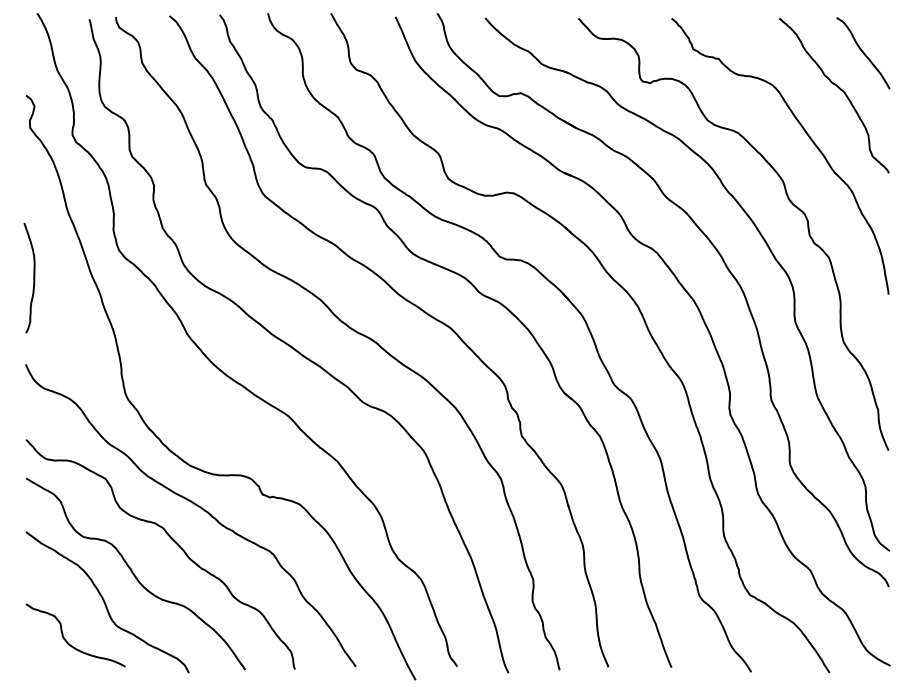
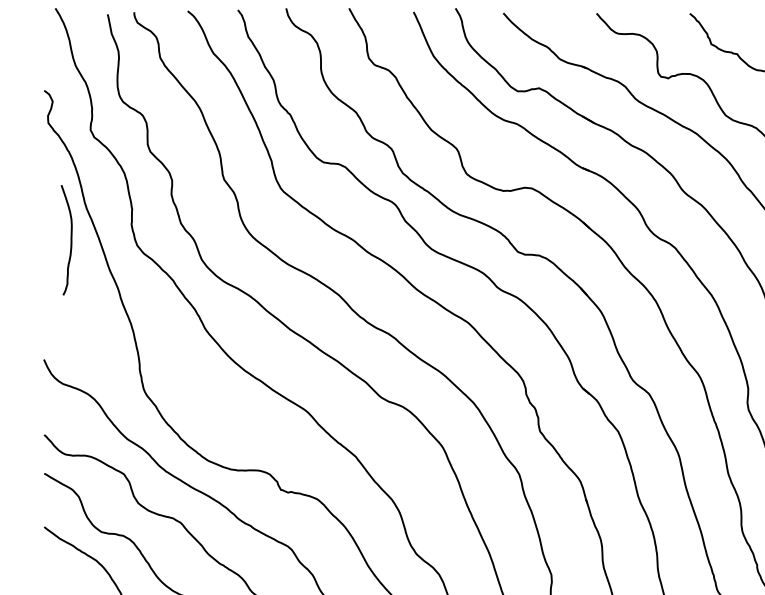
curve: (33, 278) -> (70, 240), moved

